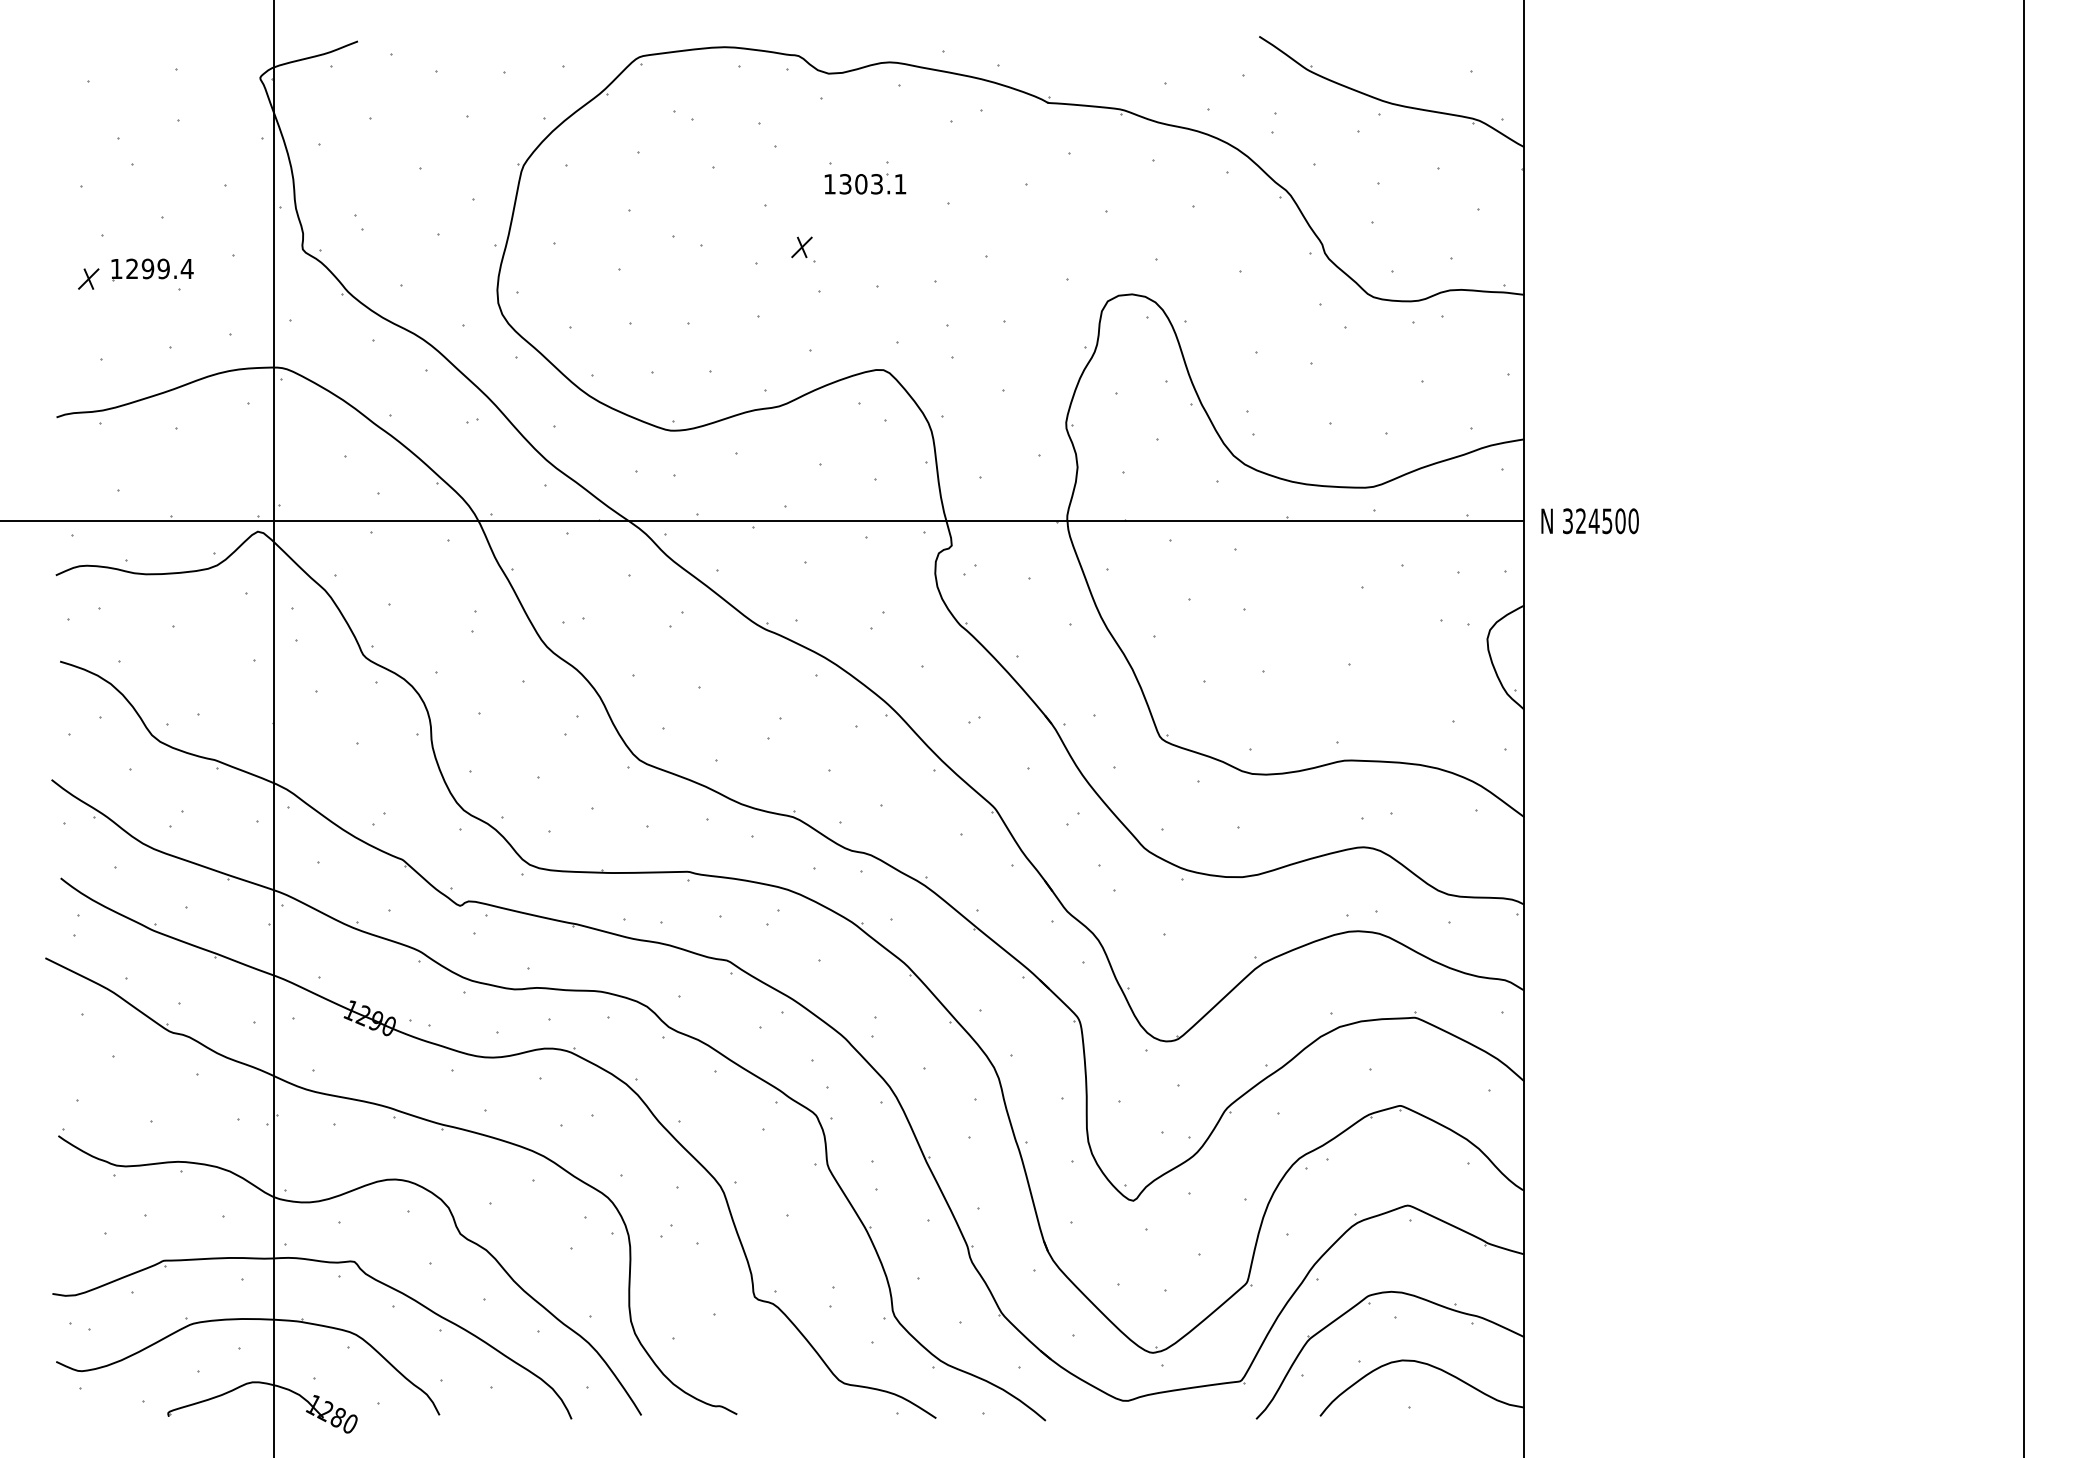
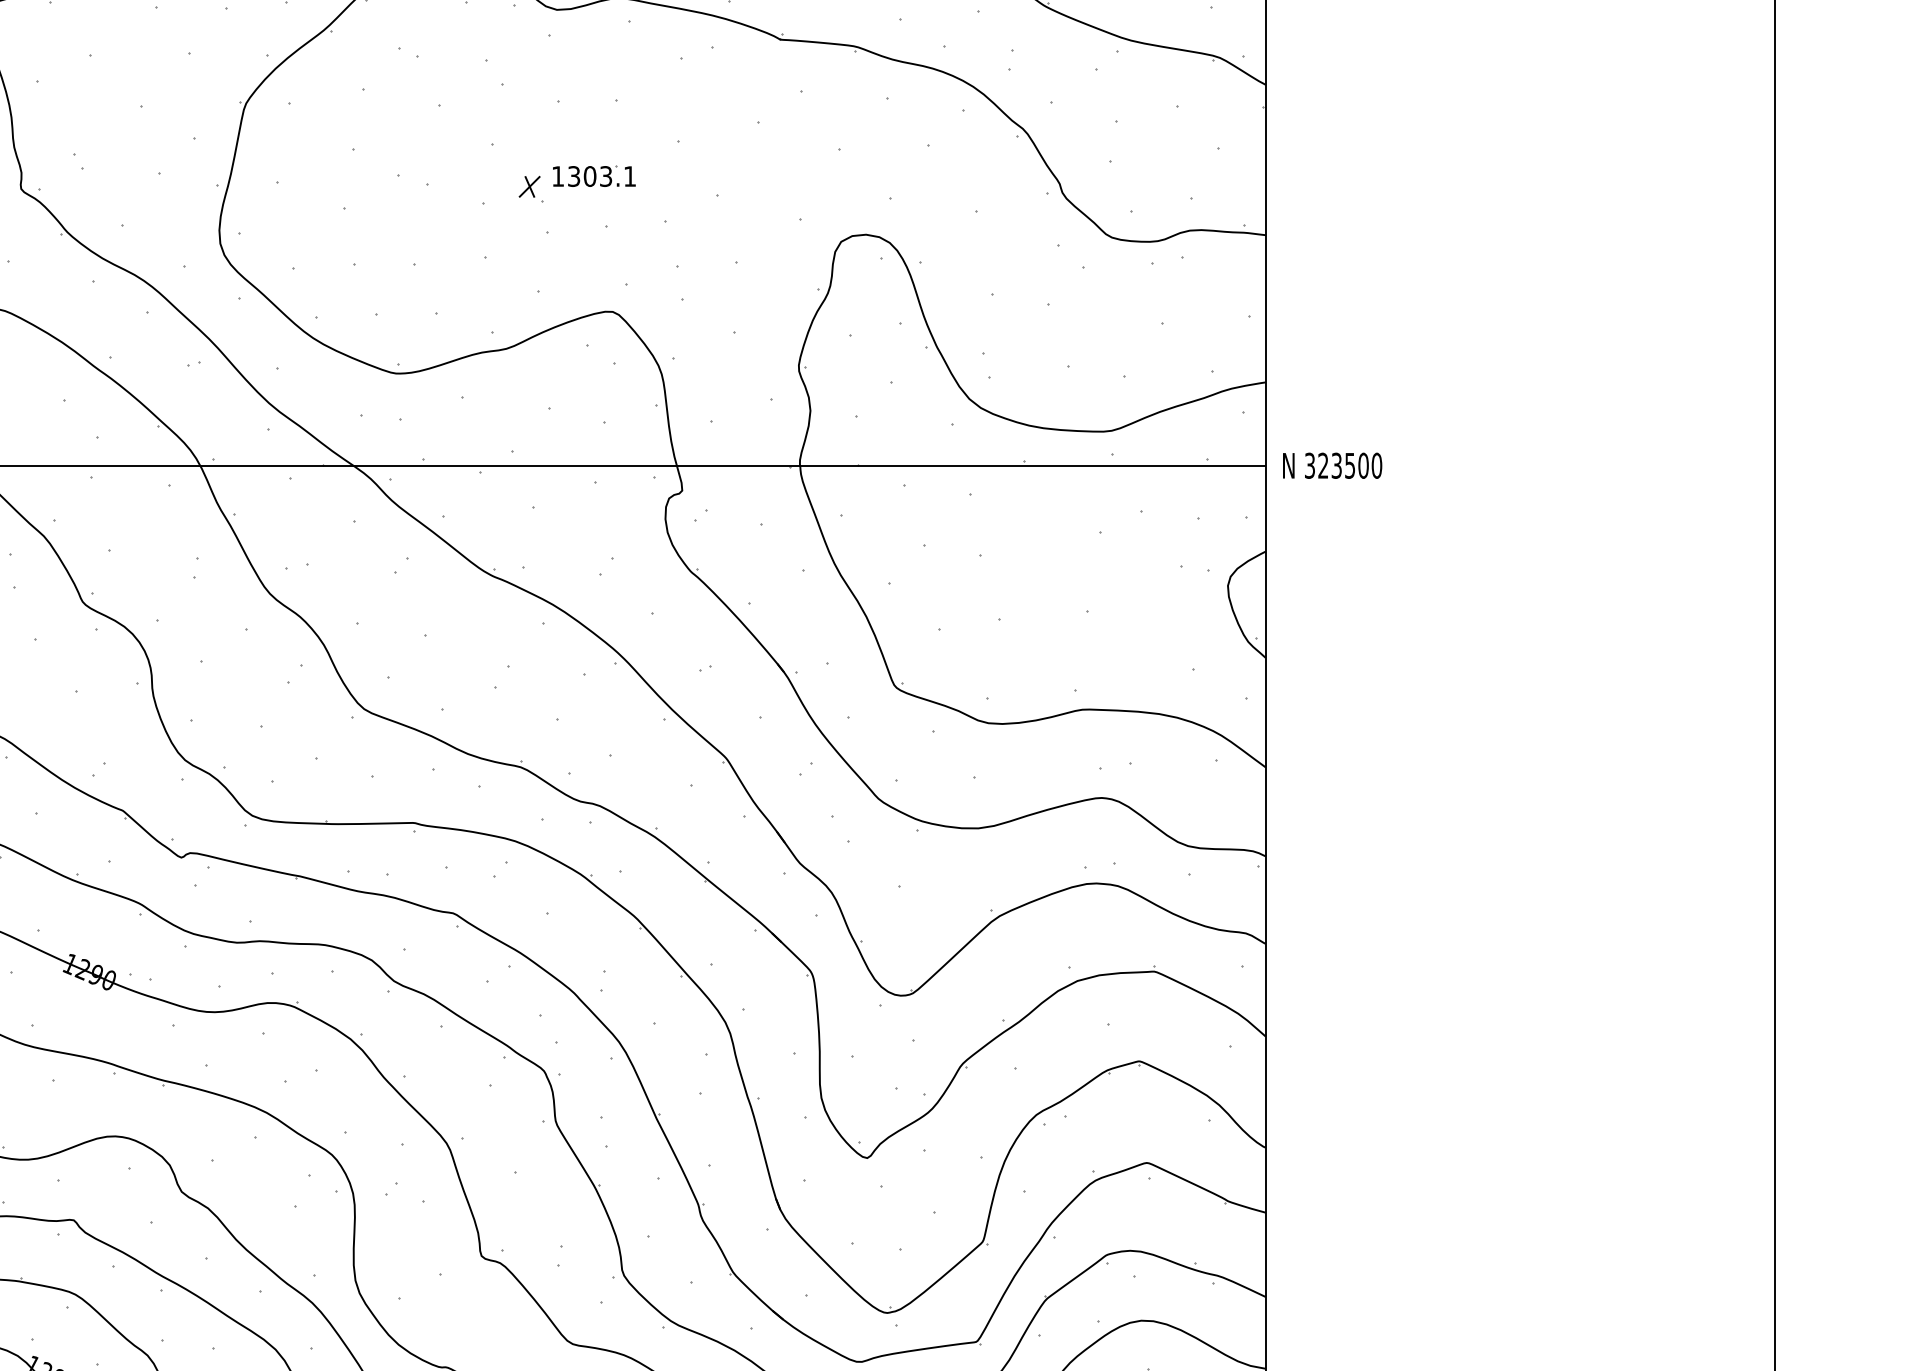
part: (865, 183) -> (594, 175), moved
text: (1593, 521) -> (1336, 466), 324500 -> 323500

